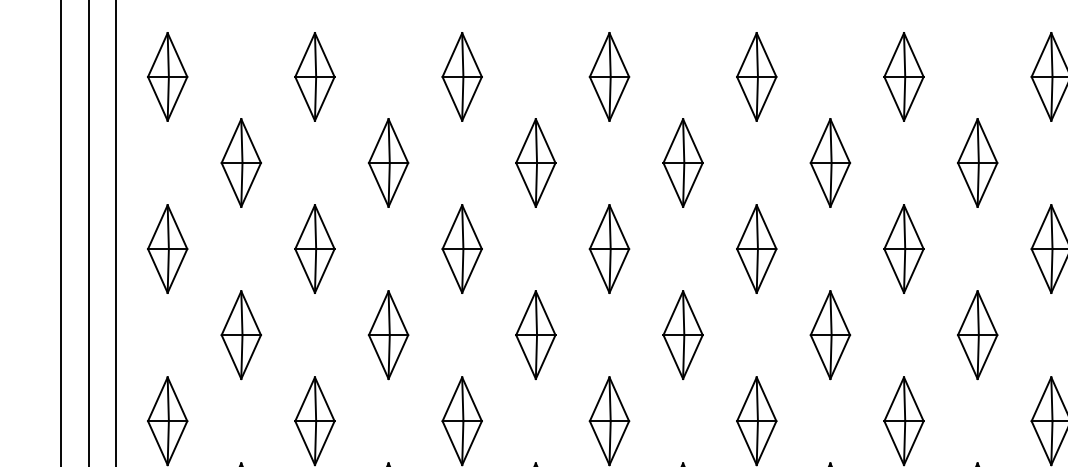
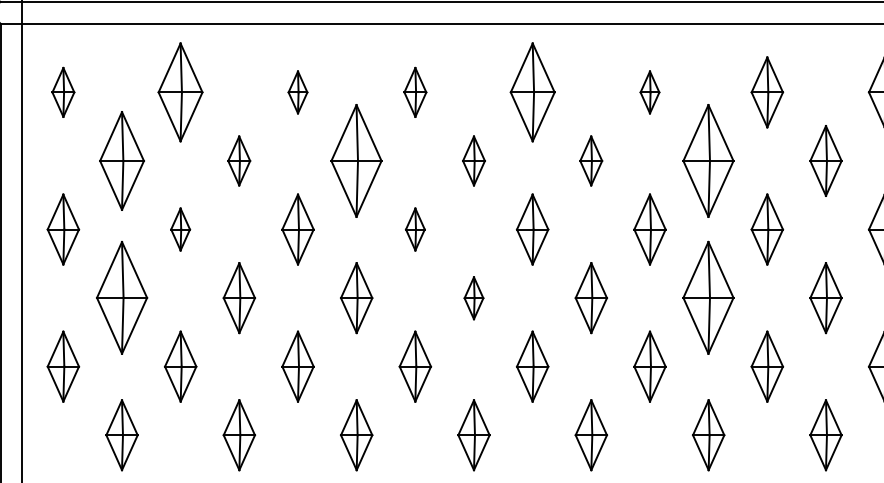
part: (167, 77) -> (63, 92), size x0.7
part: (314, 77) -> (180, 92), size x1.4
part: (461, 77) -> (297, 92), size x0.6
part: (609, 77) -> (415, 92), size x0.7
part: (756, 77) -> (532, 92), size x1.4
part: (903, 77) -> (649, 92), size x0.6
part: (240, 162) -> (121, 160), size x1.4
part: (387, 162) -> (238, 160), size x0.7
part: (535, 162) -> (356, 160), size x1.6
part: (682, 162) -> (473, 160), size x0.7
part: (829, 162) -> (590, 160), size x0.7
part: (977, 162) -> (708, 160), size x1.6
part: (314, 249) -> (180, 229), size x0.6
part: (609, 249) -> (415, 229), size x0.6
part: (240, 335) -> (121, 298), size x1.6
part: (682, 335) -> (473, 298), size x0.6
part: (977, 335) -> (708, 298), size x1.6

